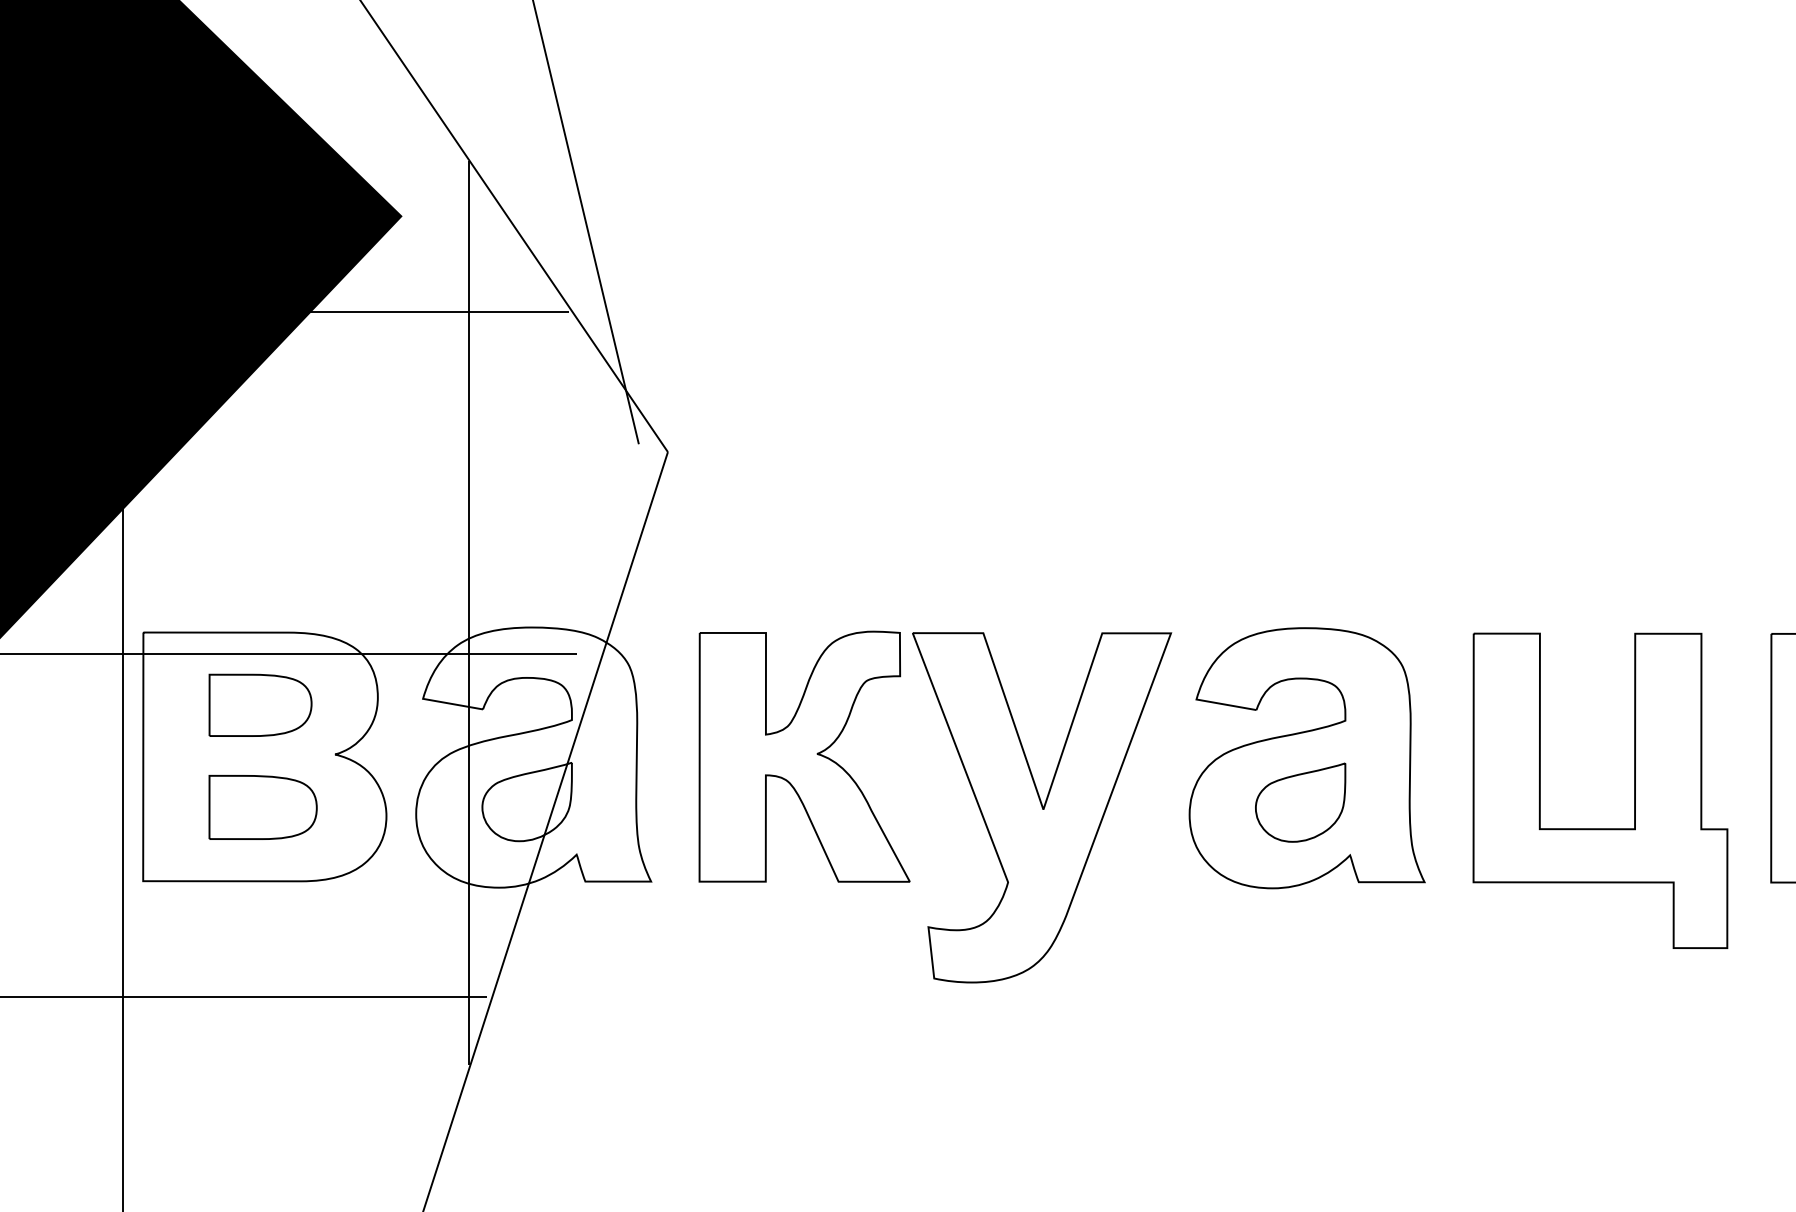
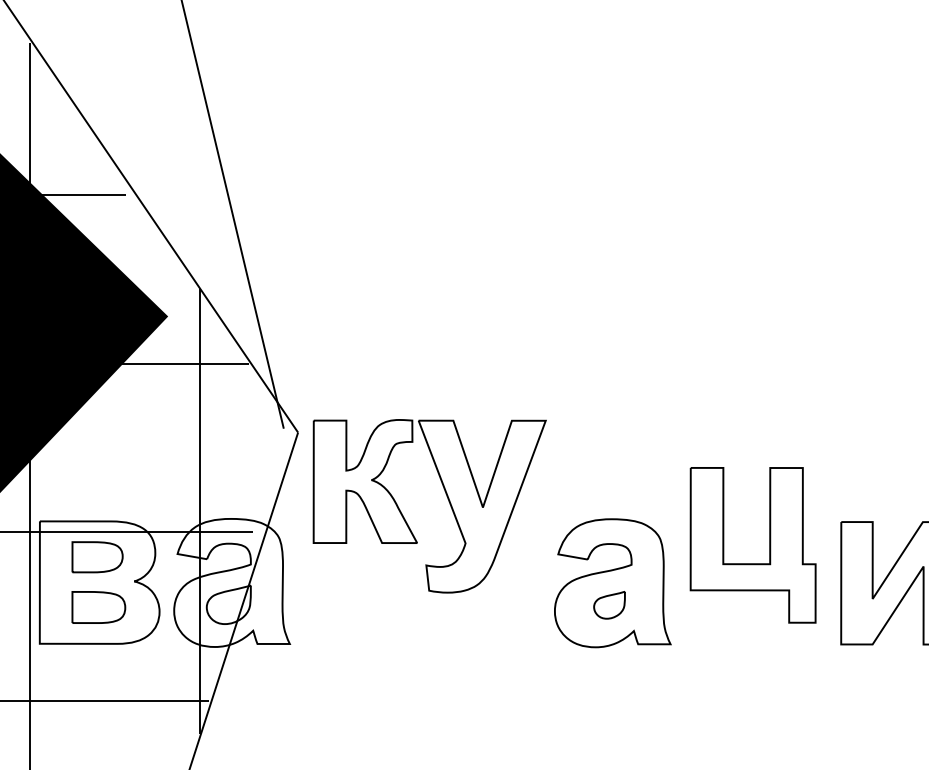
part: (1633, 791) -> (769, 545), moved
part: (971, 793) -> (447, 499), moved
part: (1300, 803) -> (609, 605), size x0.7

